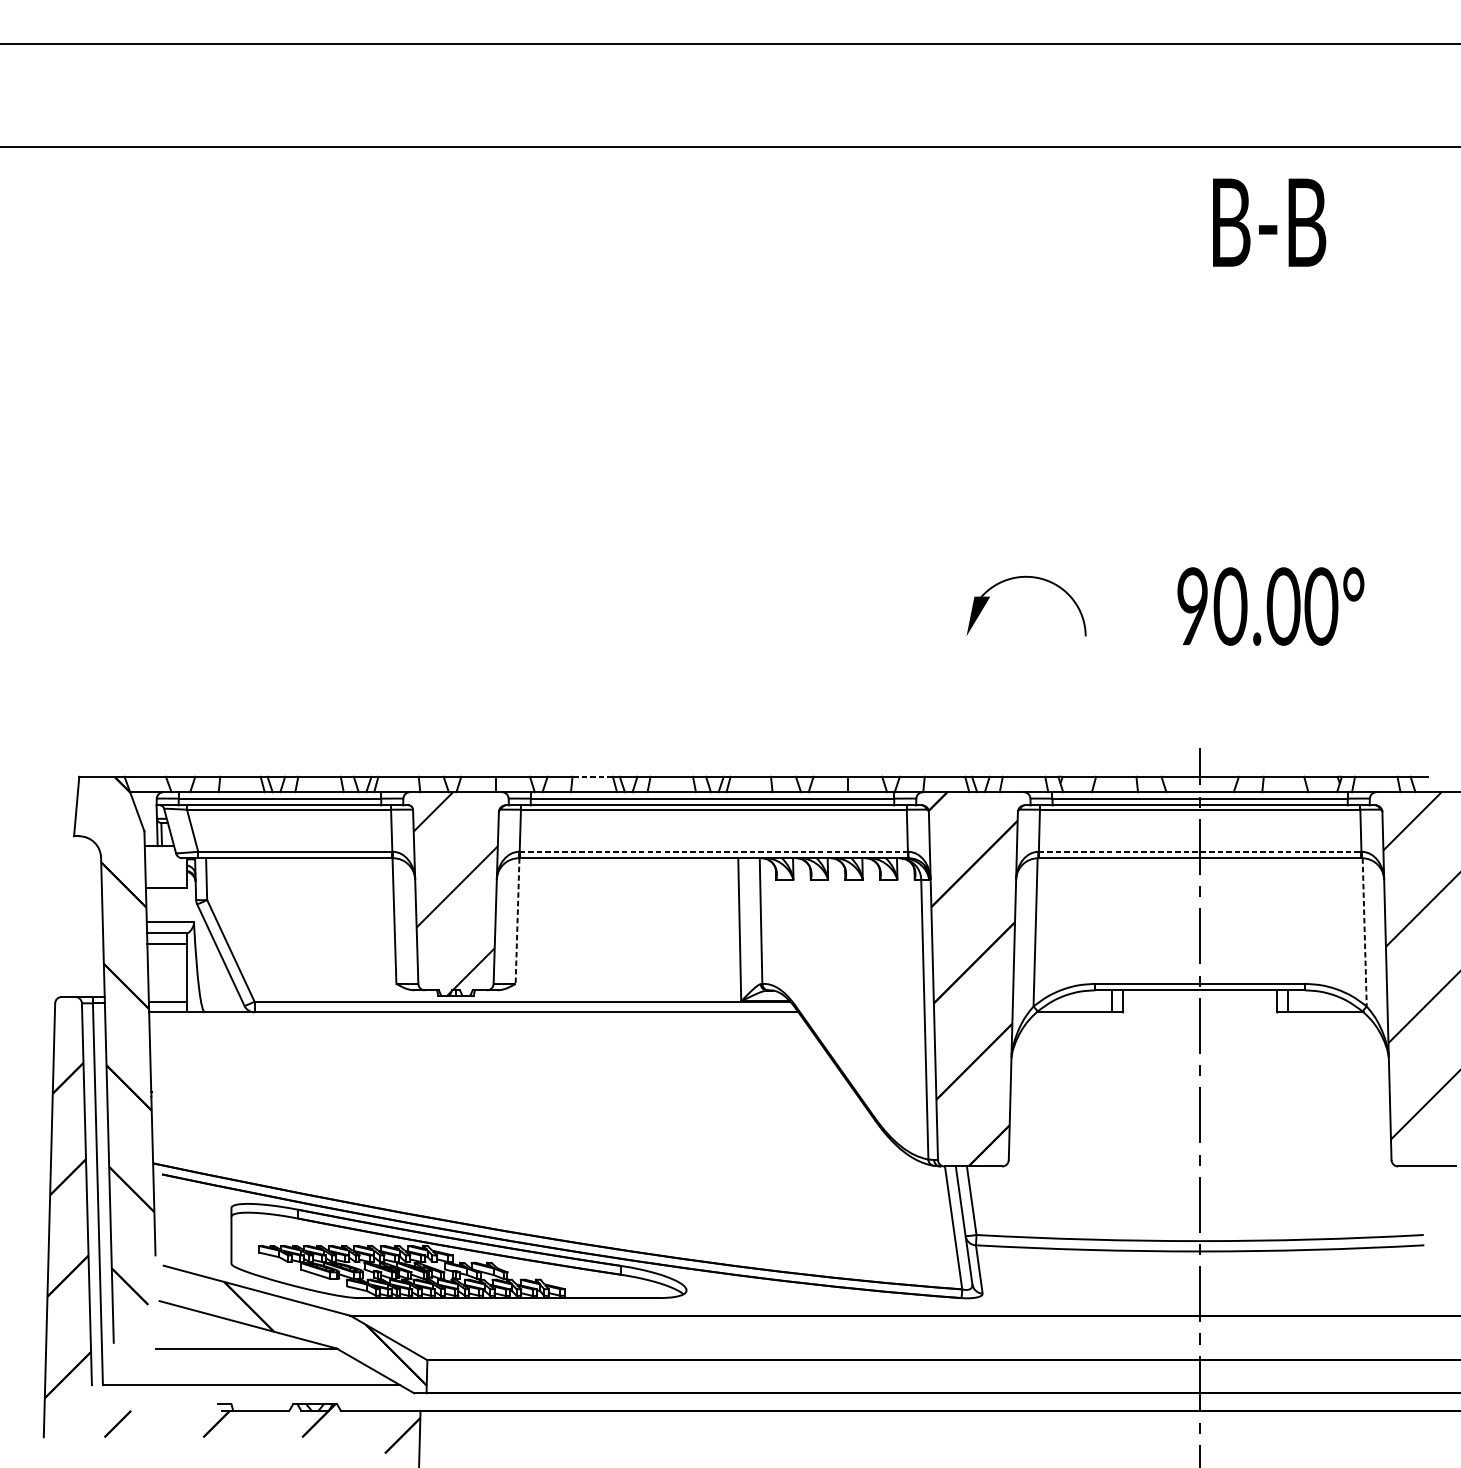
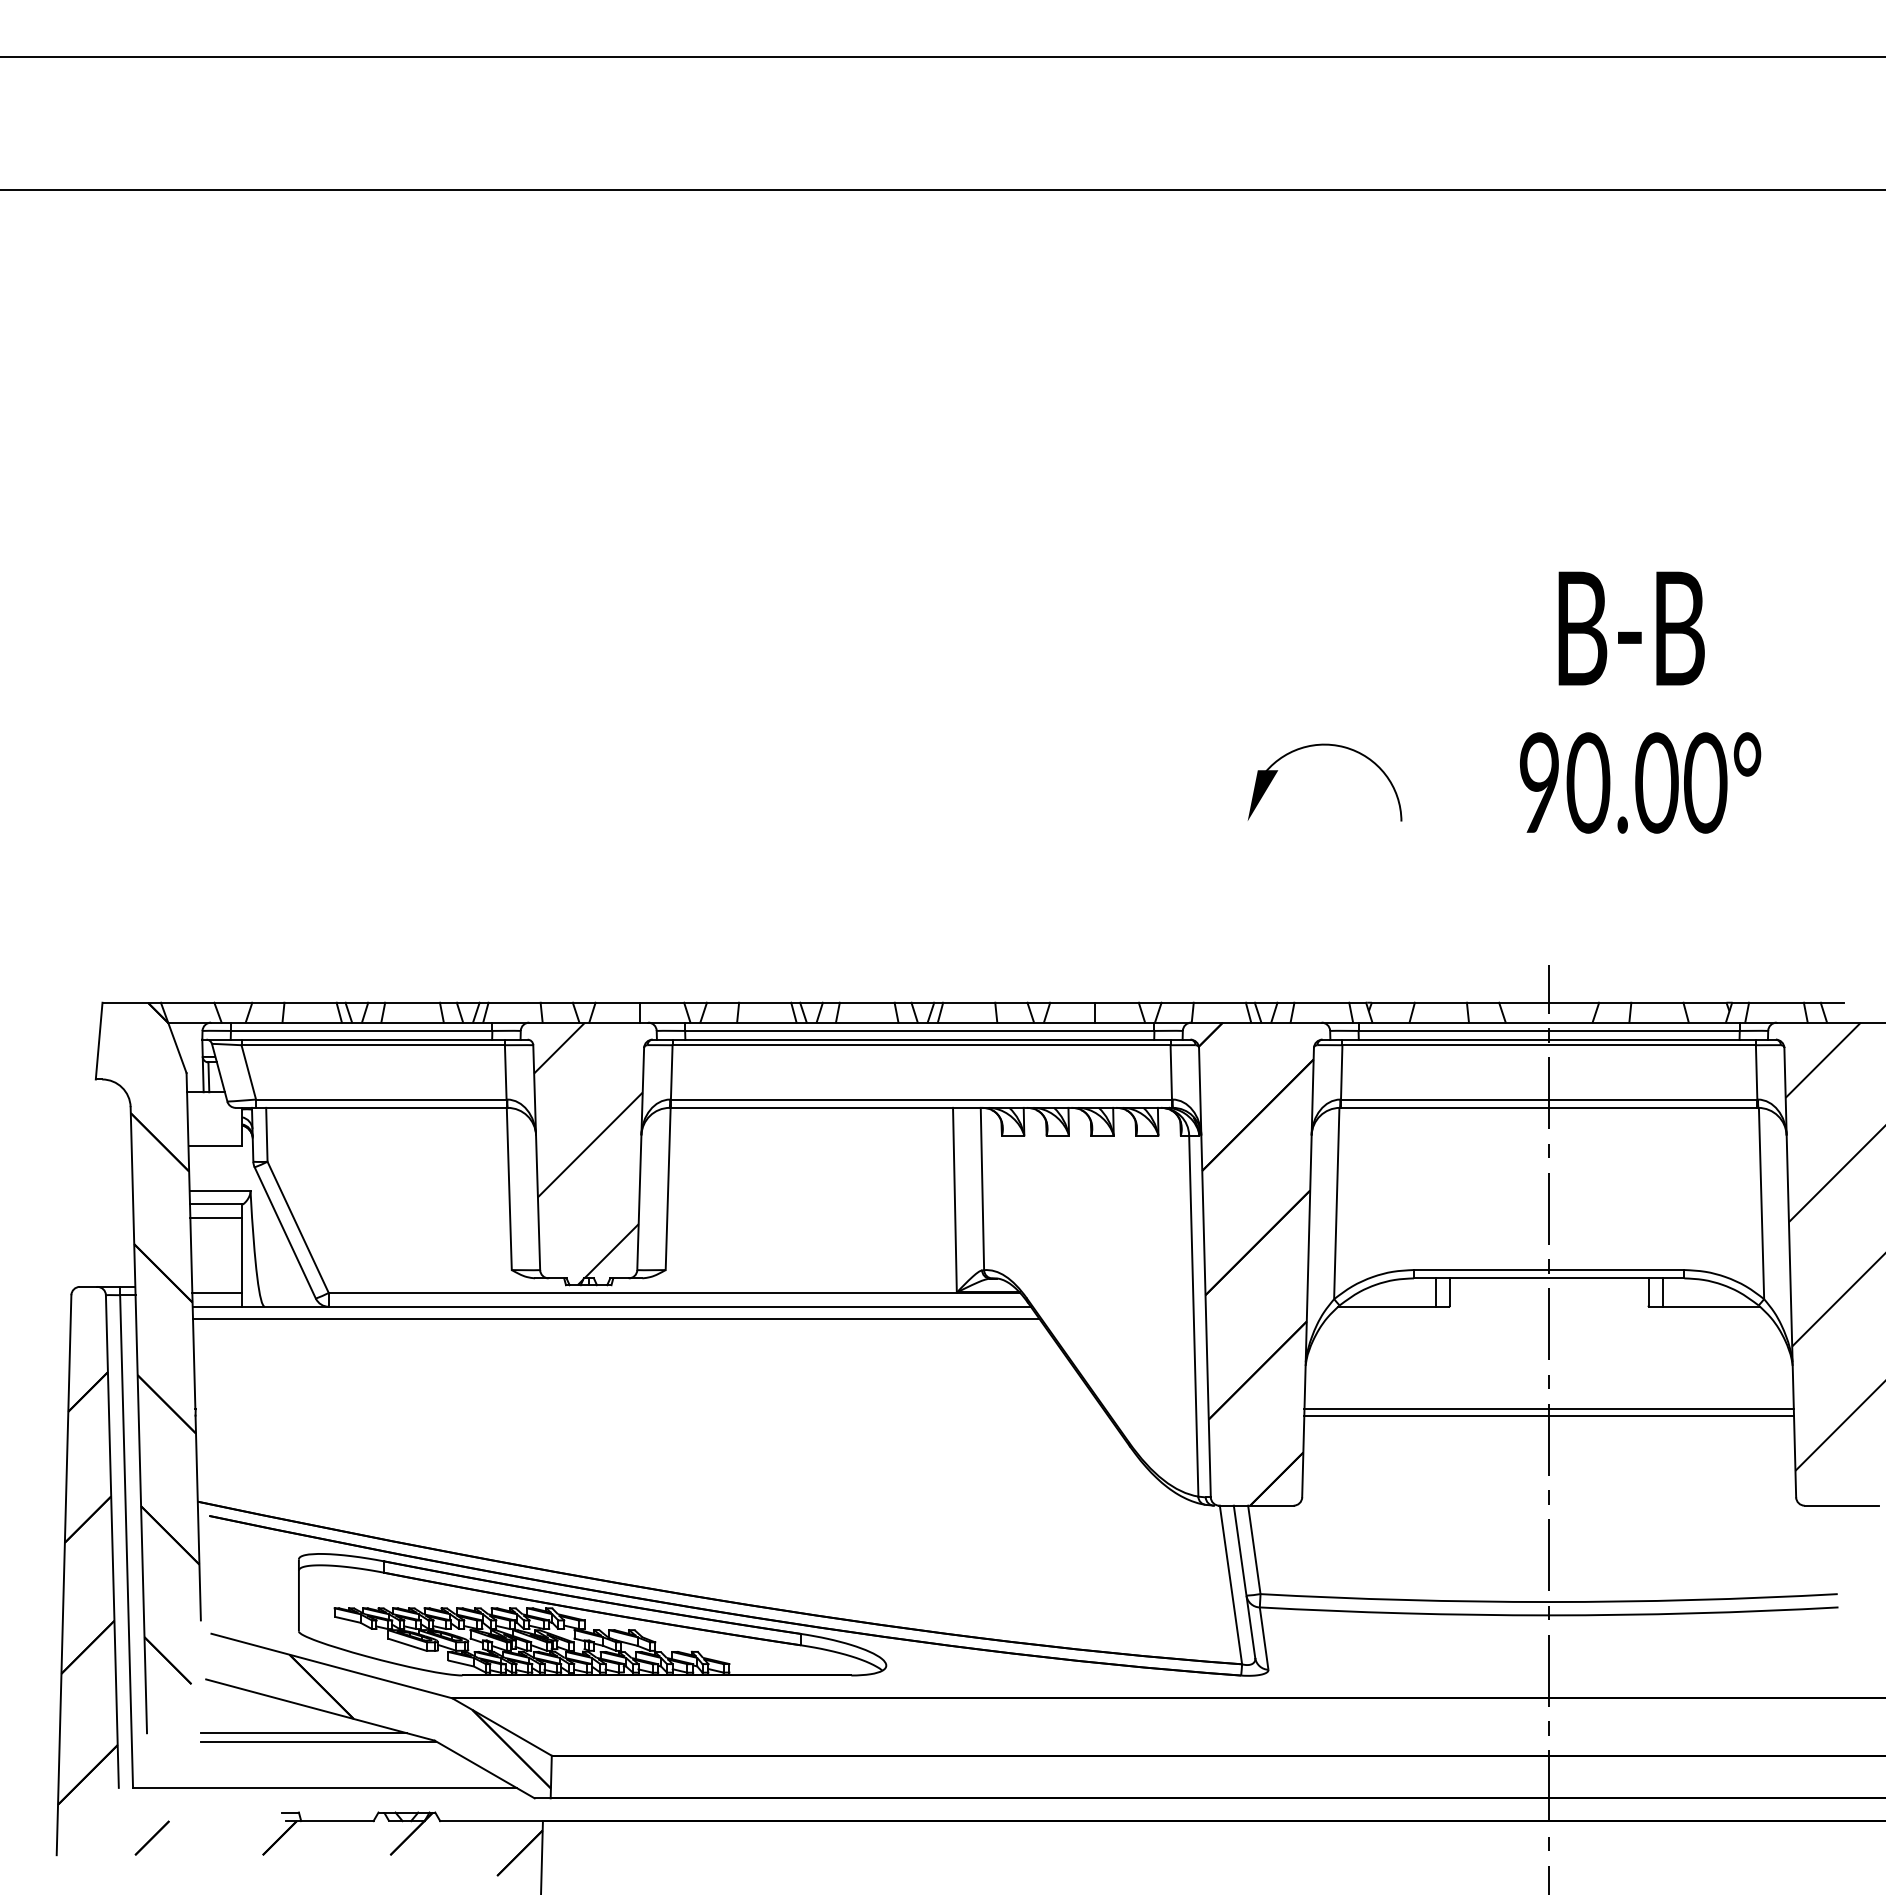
text: (1269, 222) -> (1631, 628), moved
line: (592, 776) -> (764, 1002), dashed -> solid
line: (713, 851) -> (921, 1099), dashed -> solid
line: (1200, 851) -> (1549, 1099), dashed -> solid
line: (517, 921) -> (668, 1189), dashed -> solid
line: (1364, 932) -> (1761, 1203), dashed -> solid
line: (477, 1021) -> (616, 1318), added
line: (1199, 1091) -> (1548, 1409), added
line: (1199, 1096) -> (1548, 1415), added
line: (235, 1342) -> (303, 1733), added

